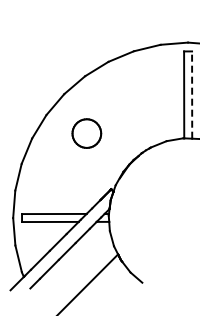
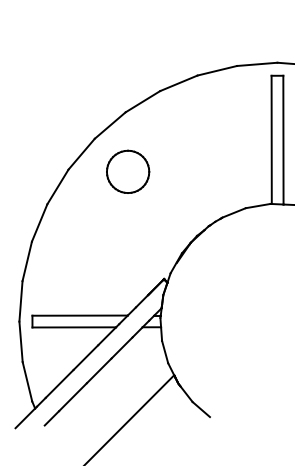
line: (192, 95) -> (283, 140), dashed -> solid
part: (86, 133) -> (127, 171), moved

